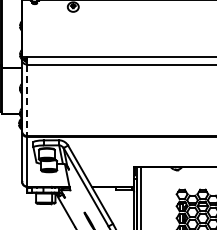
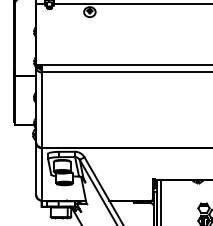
line: (27, 100) -> (41, 110), dashed -> solid

